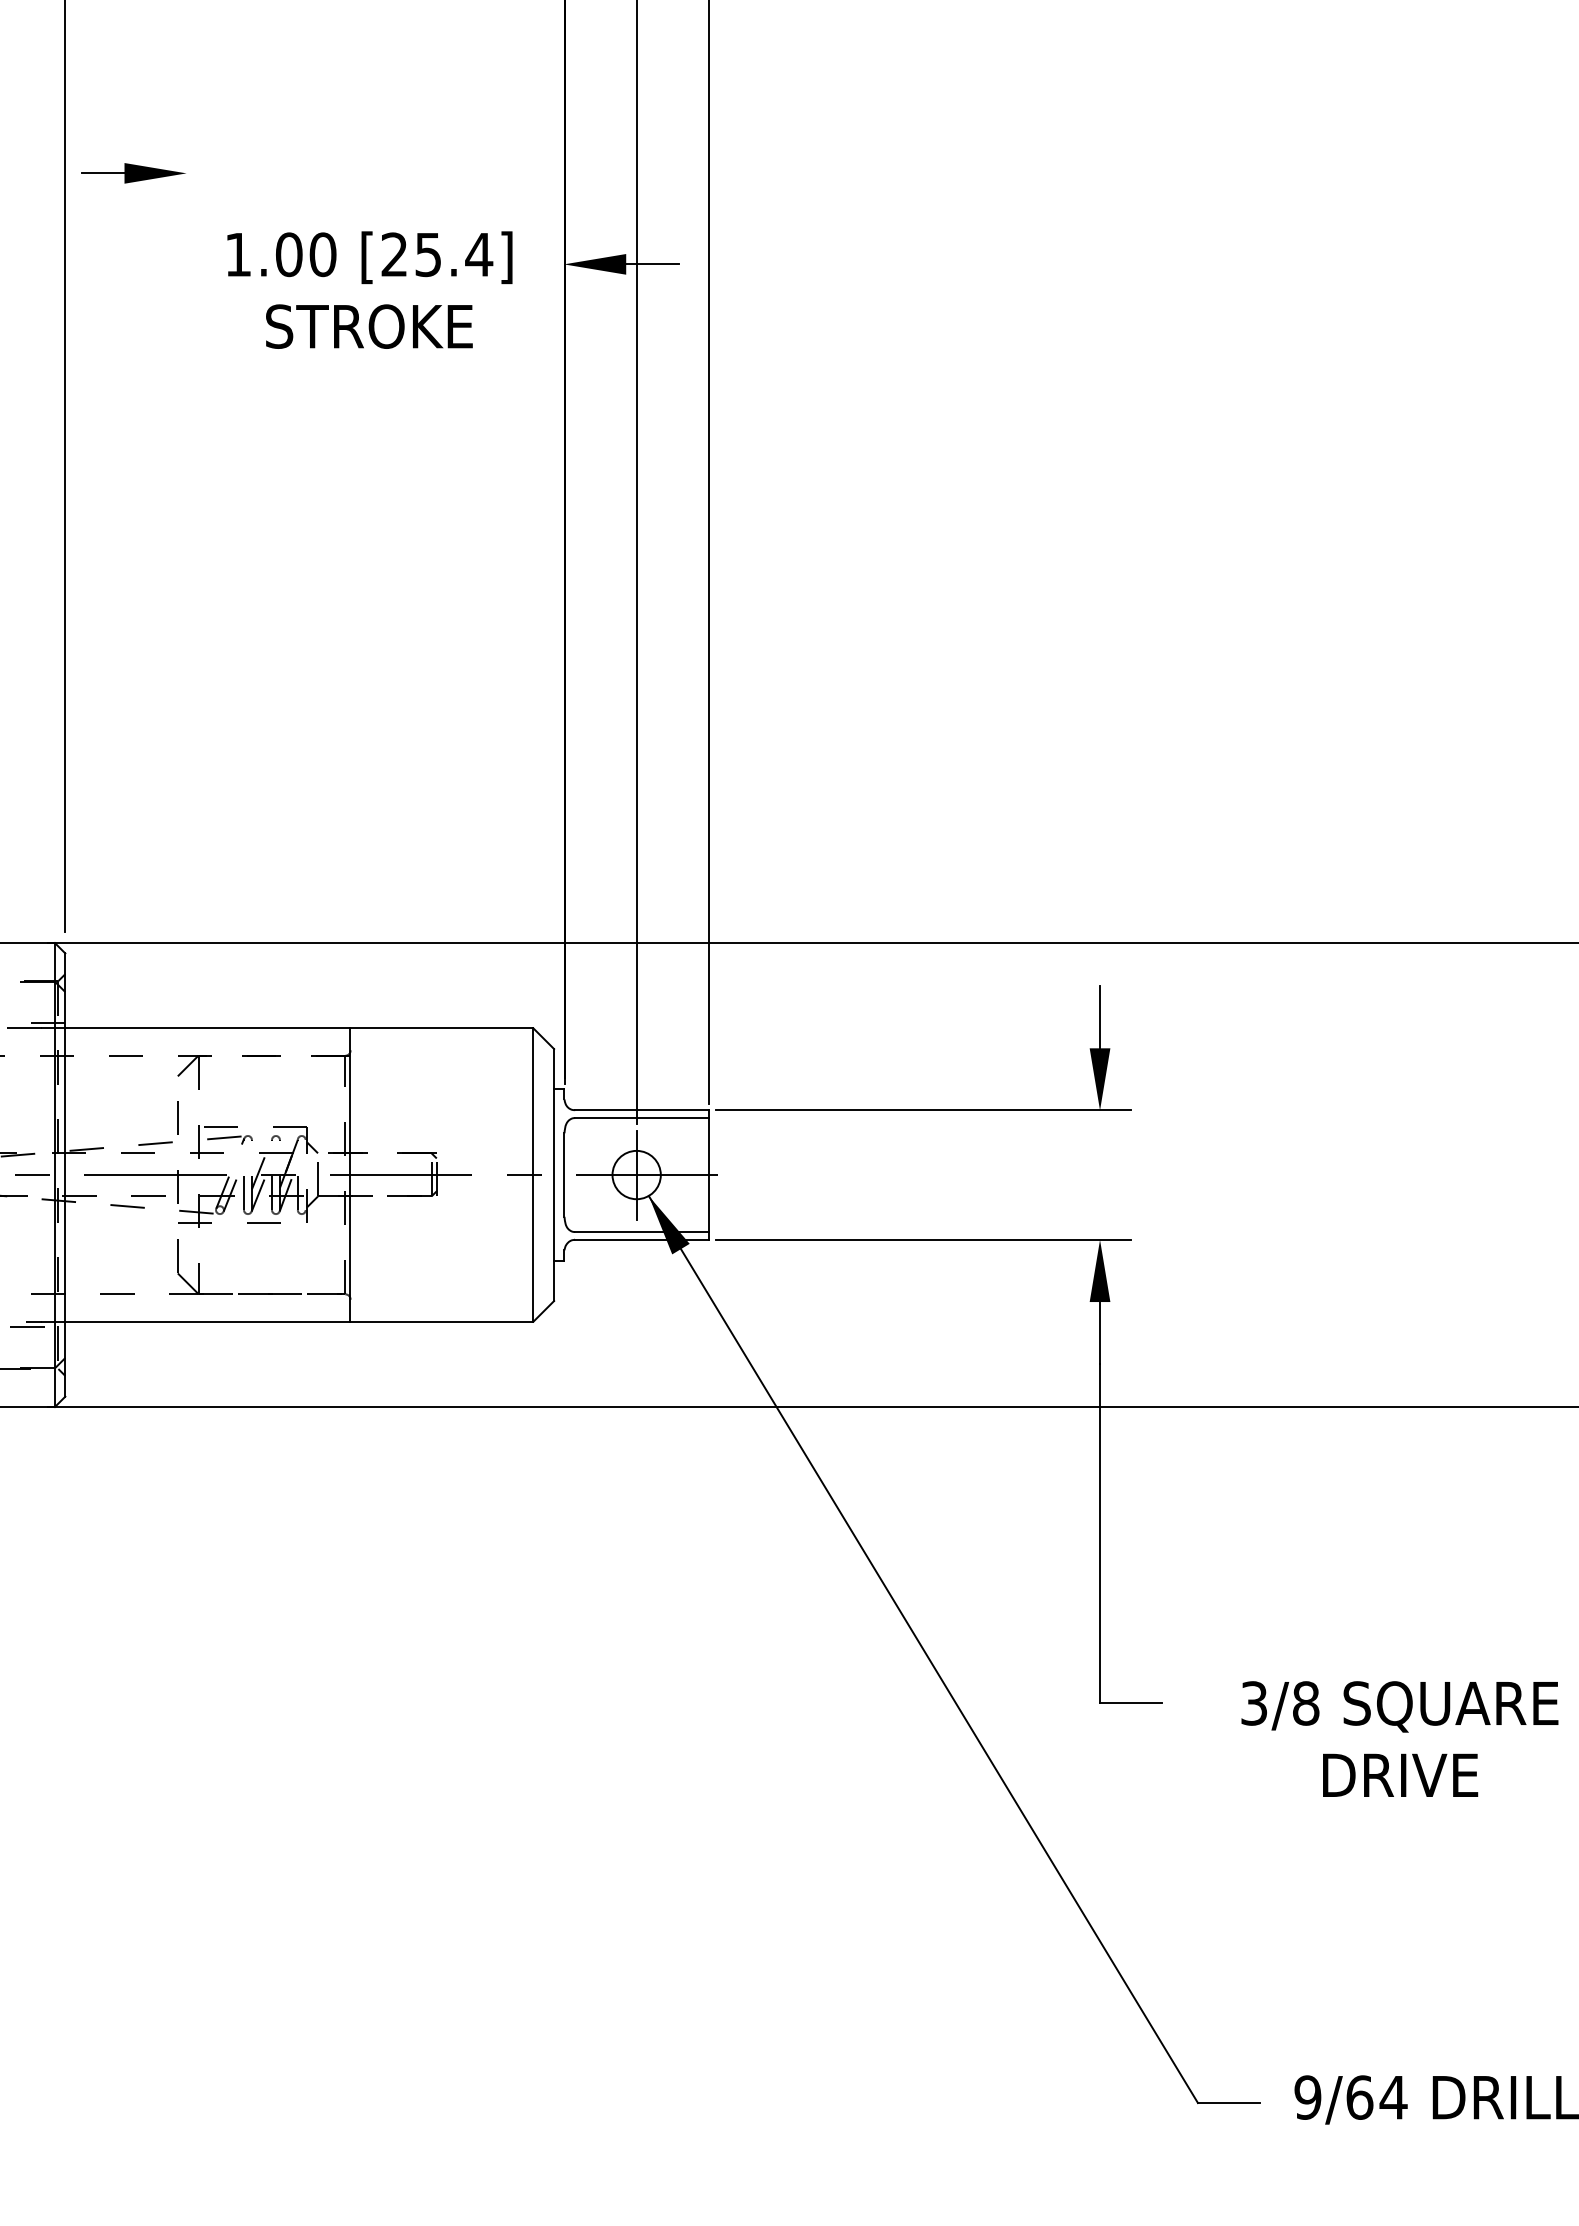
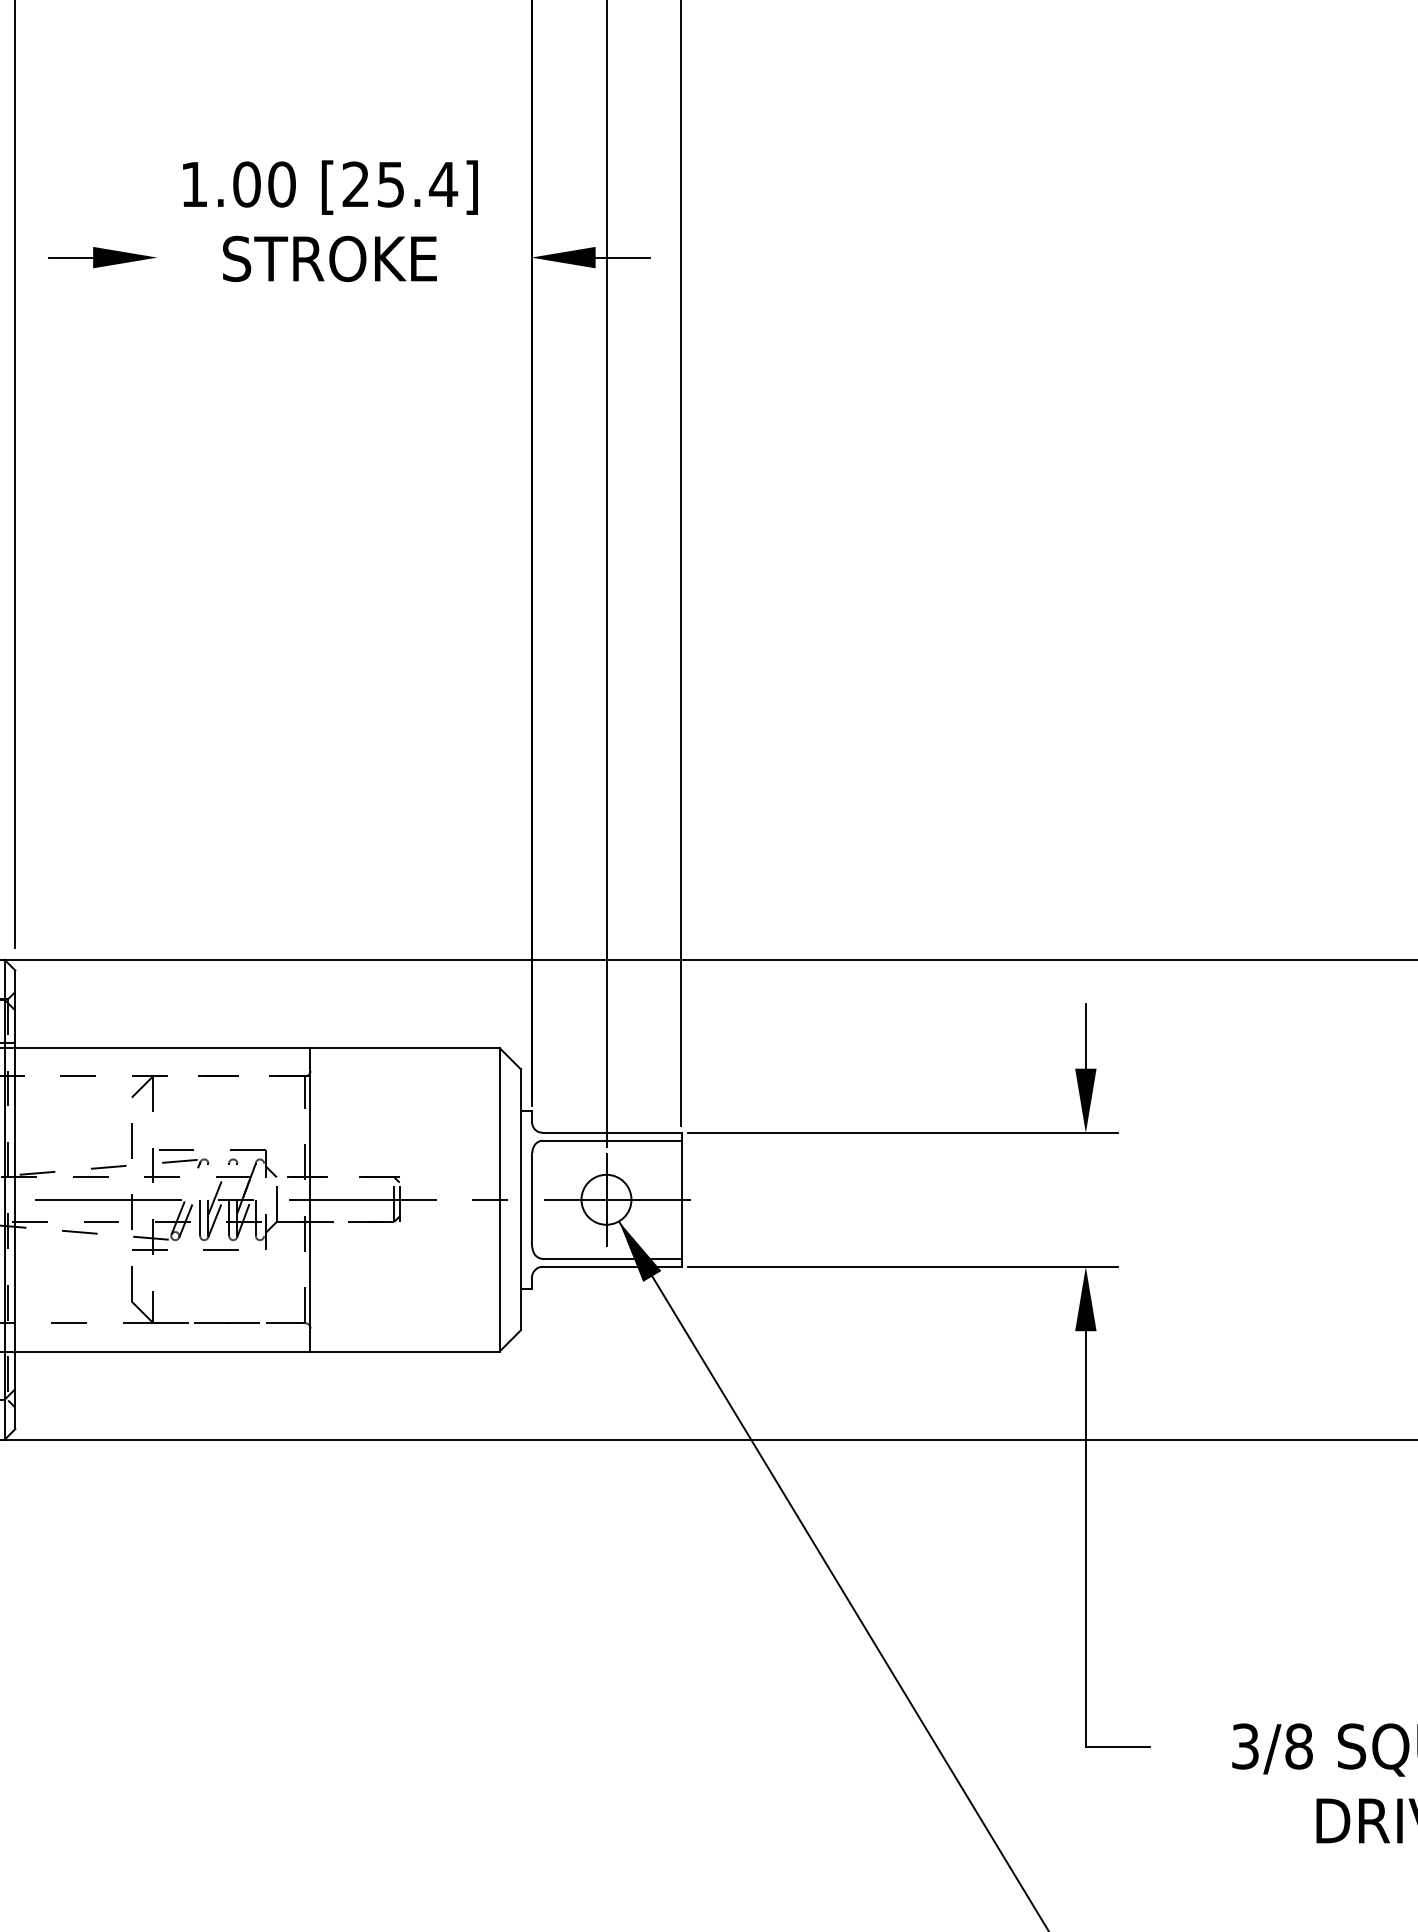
part: (133, 173) -> (102, 257), moved
text: (369, 289) -> (330, 220), moved

